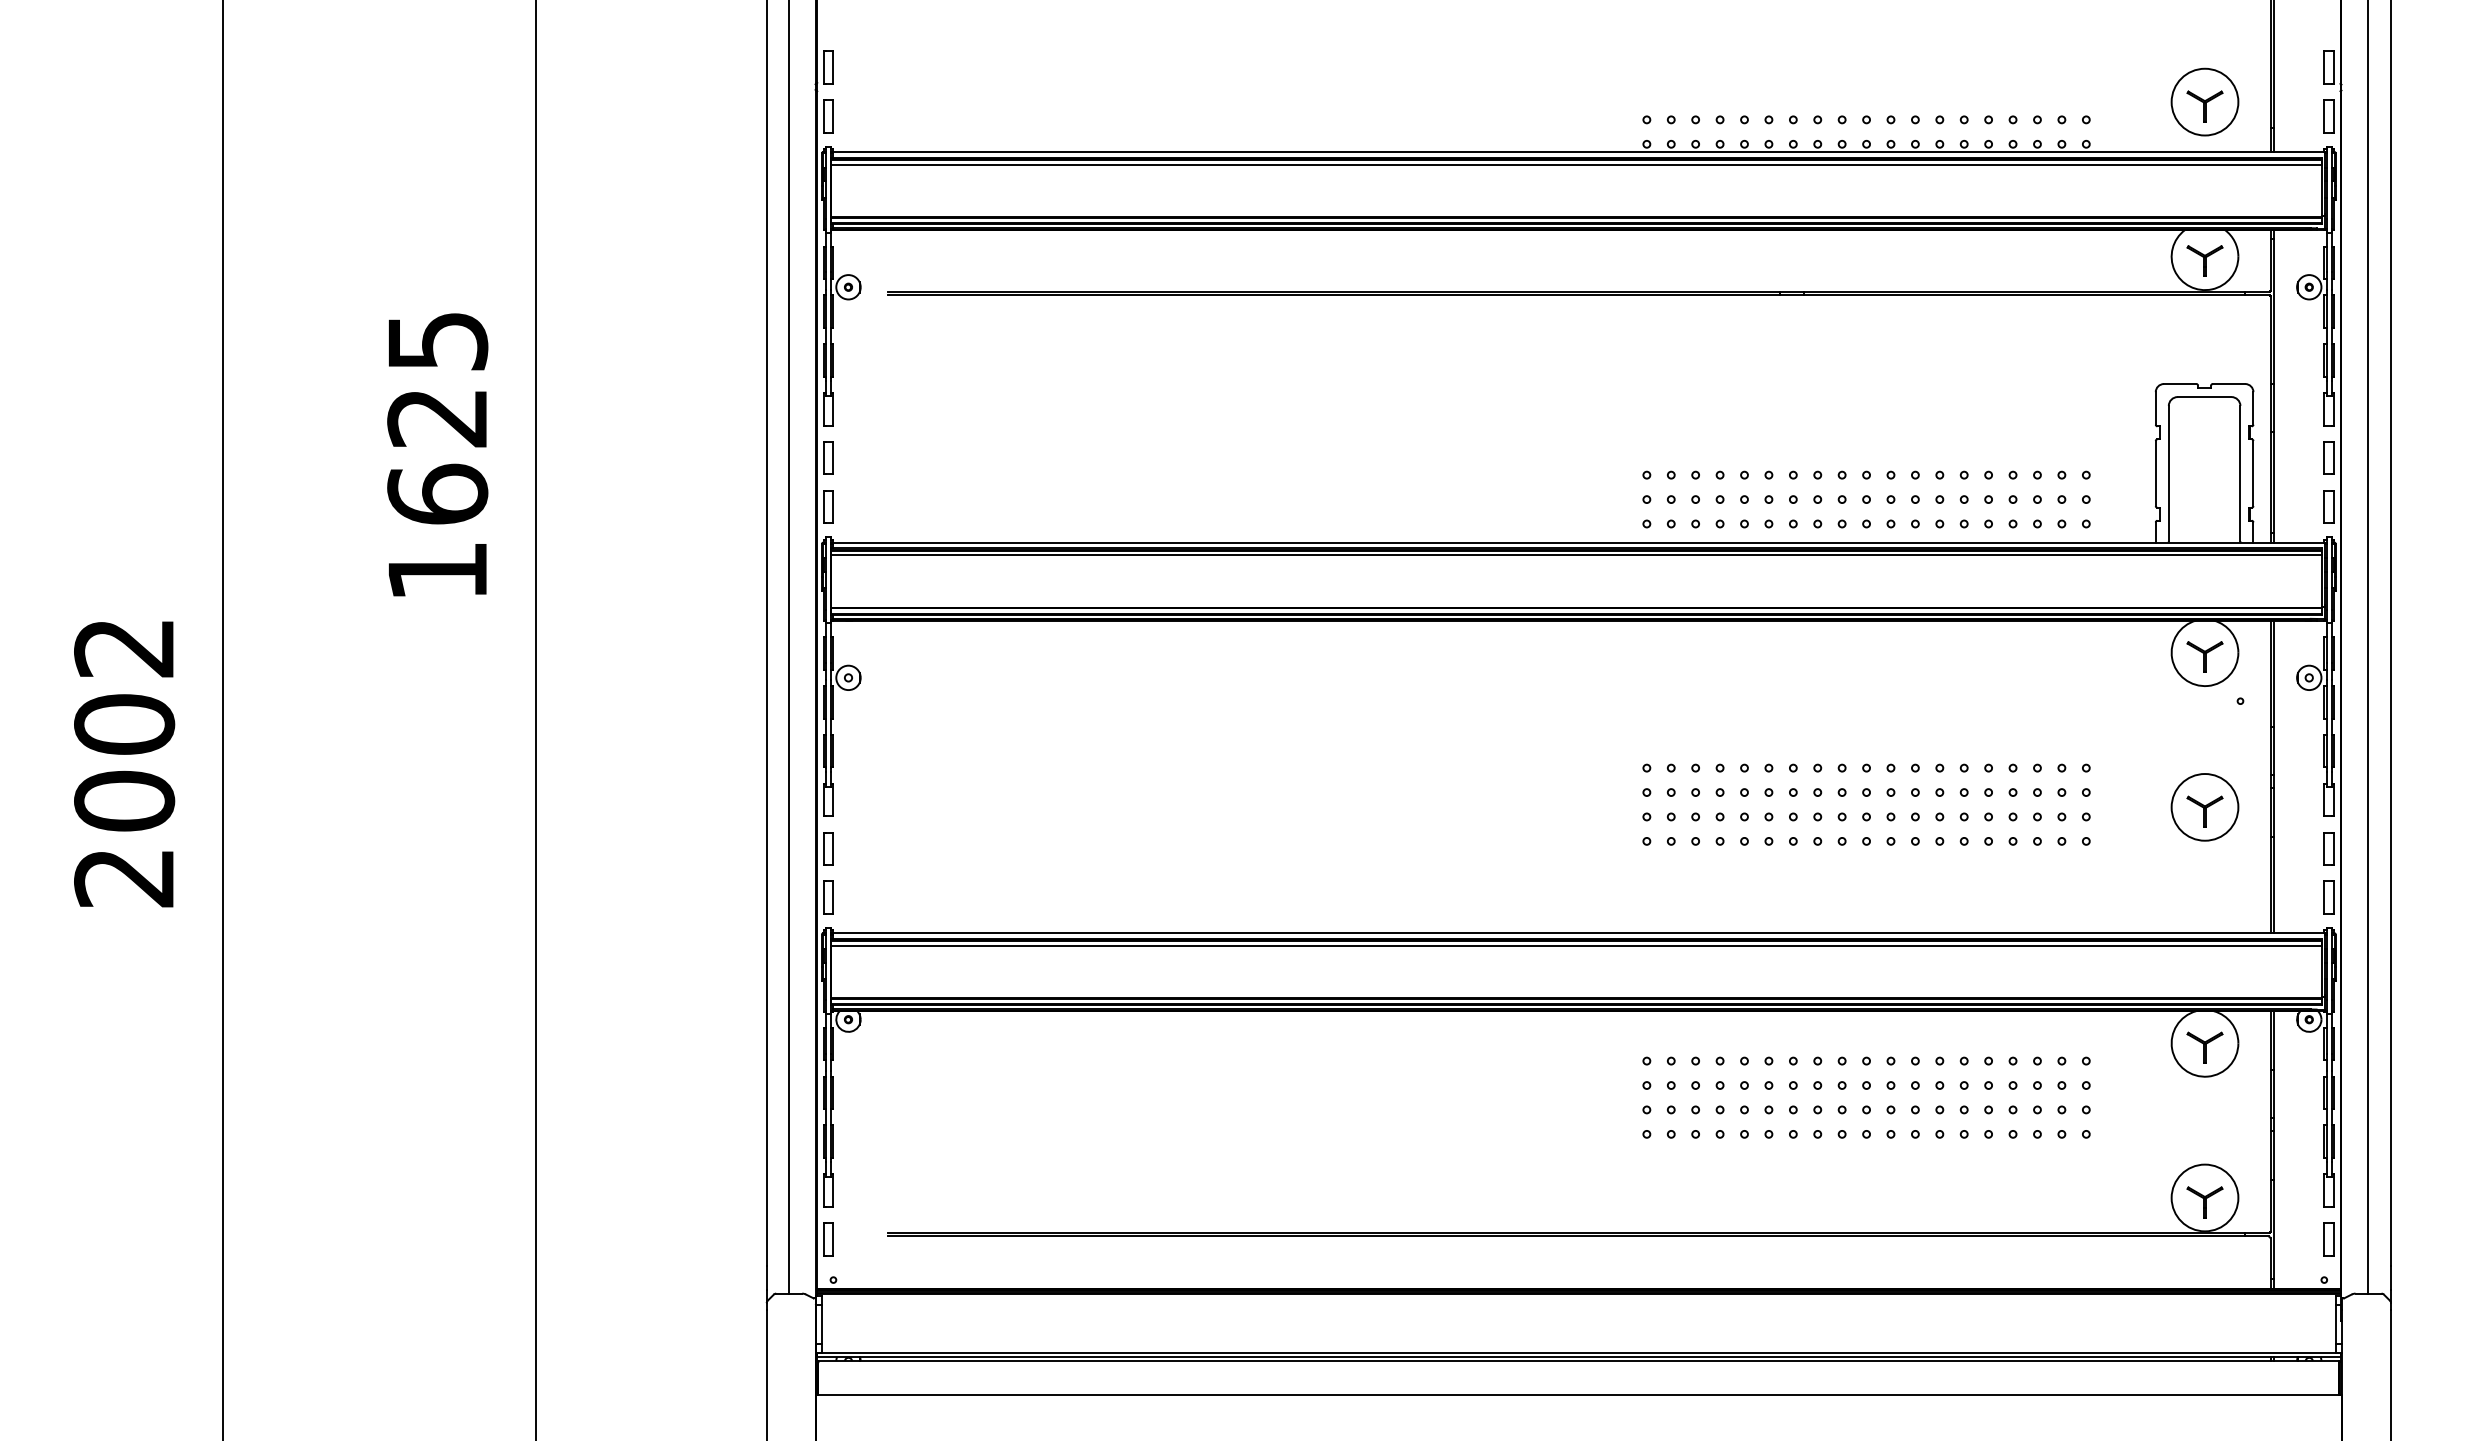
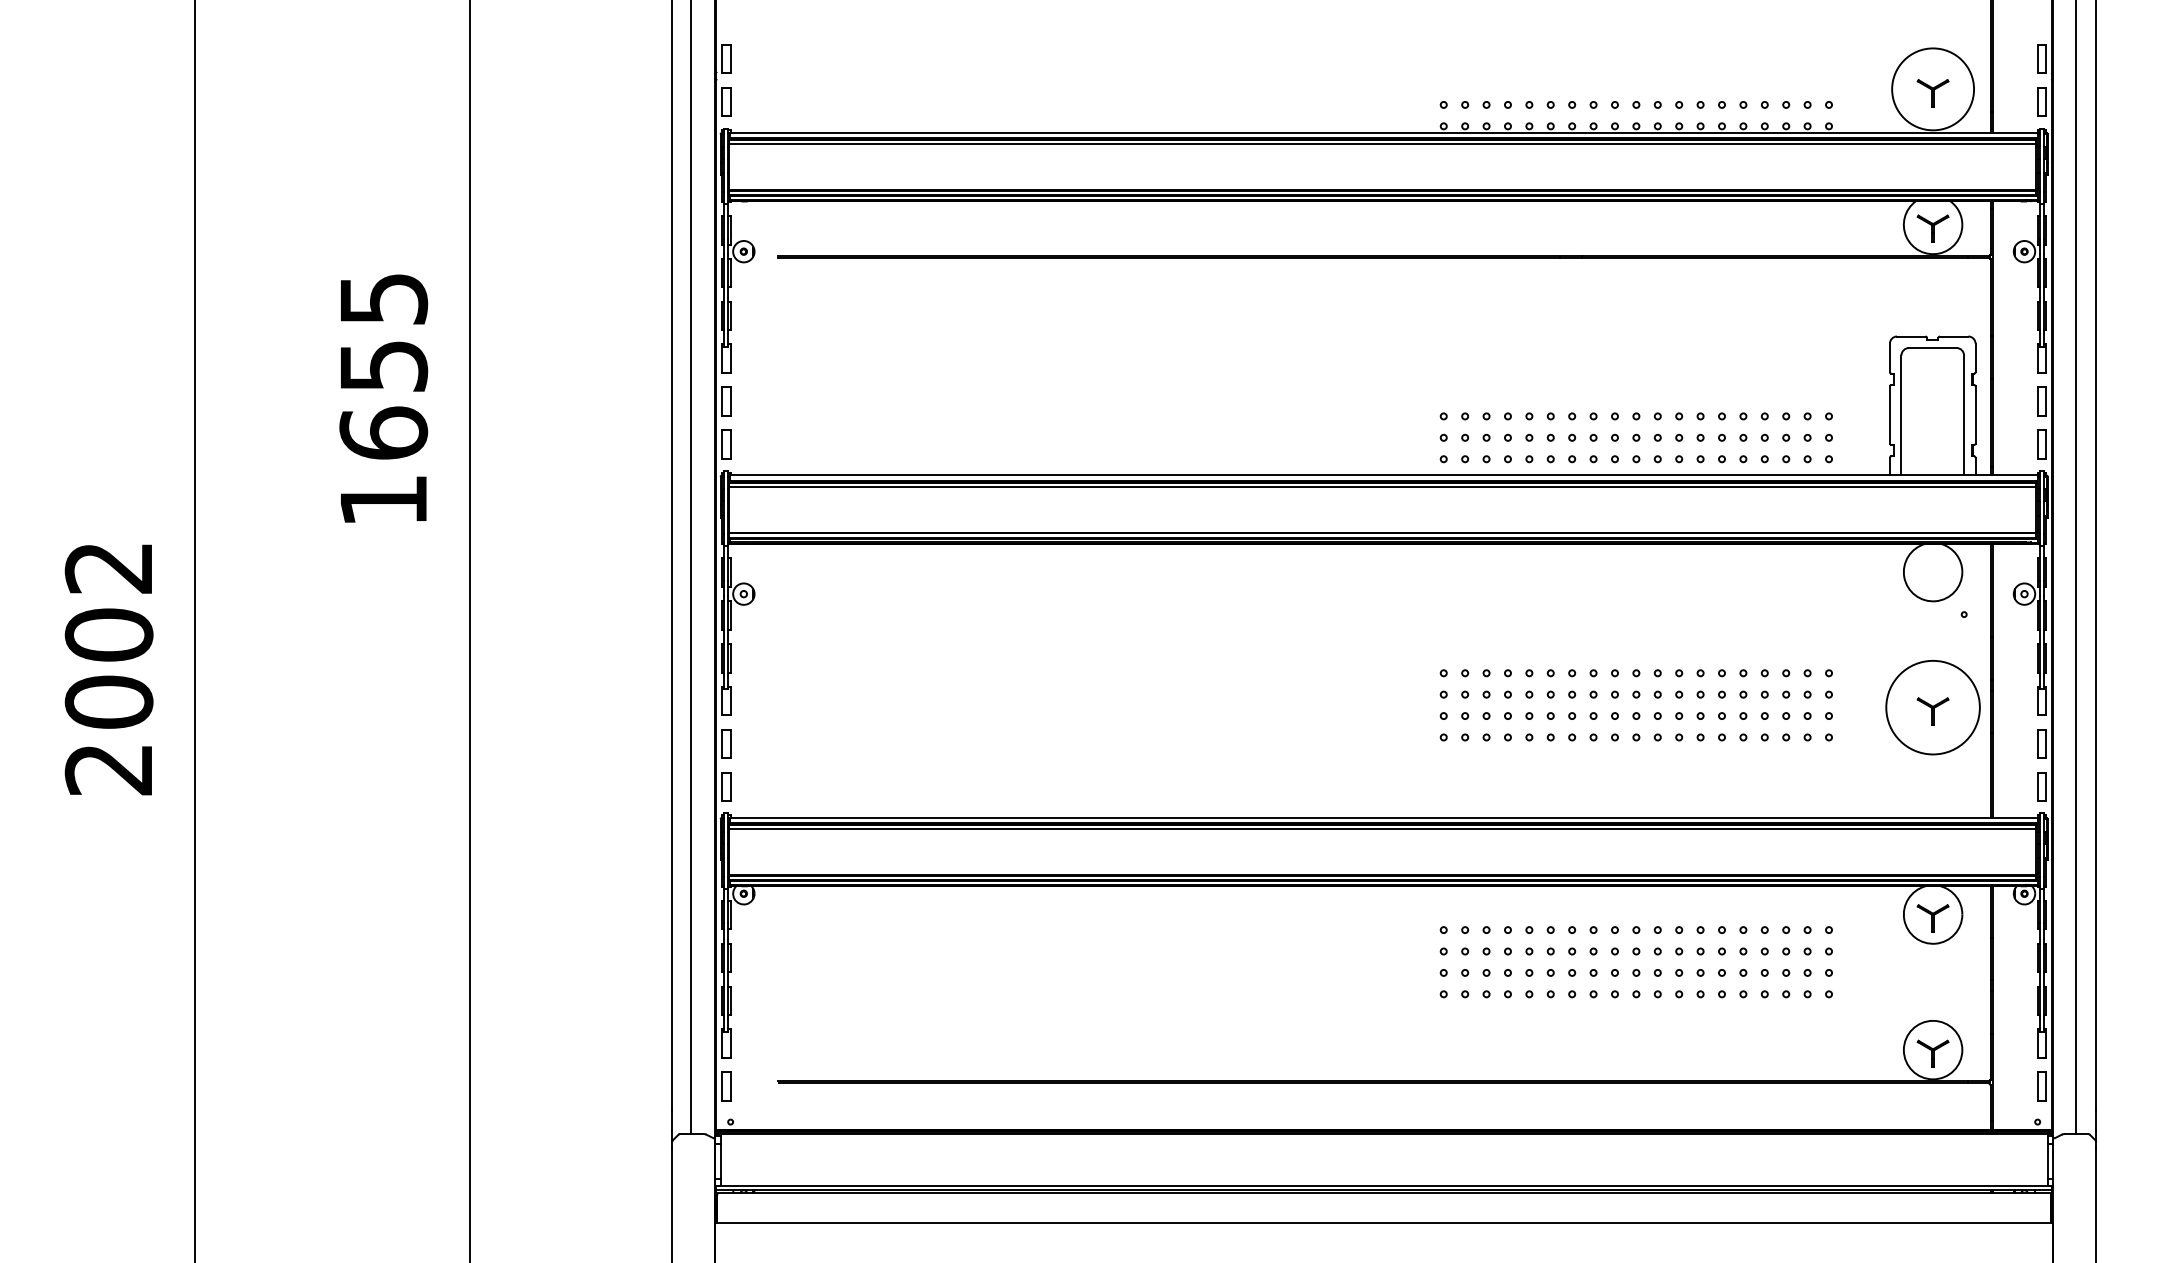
circle: (2204, 101) -> (1932, 88), size x1.4
text: (437, 418) -> (383, 366), 1625 -> 1655
part: (2204, 656) -> (1932, 575), removed
circle: (2204, 807) -> (1932, 707), size x1.6

